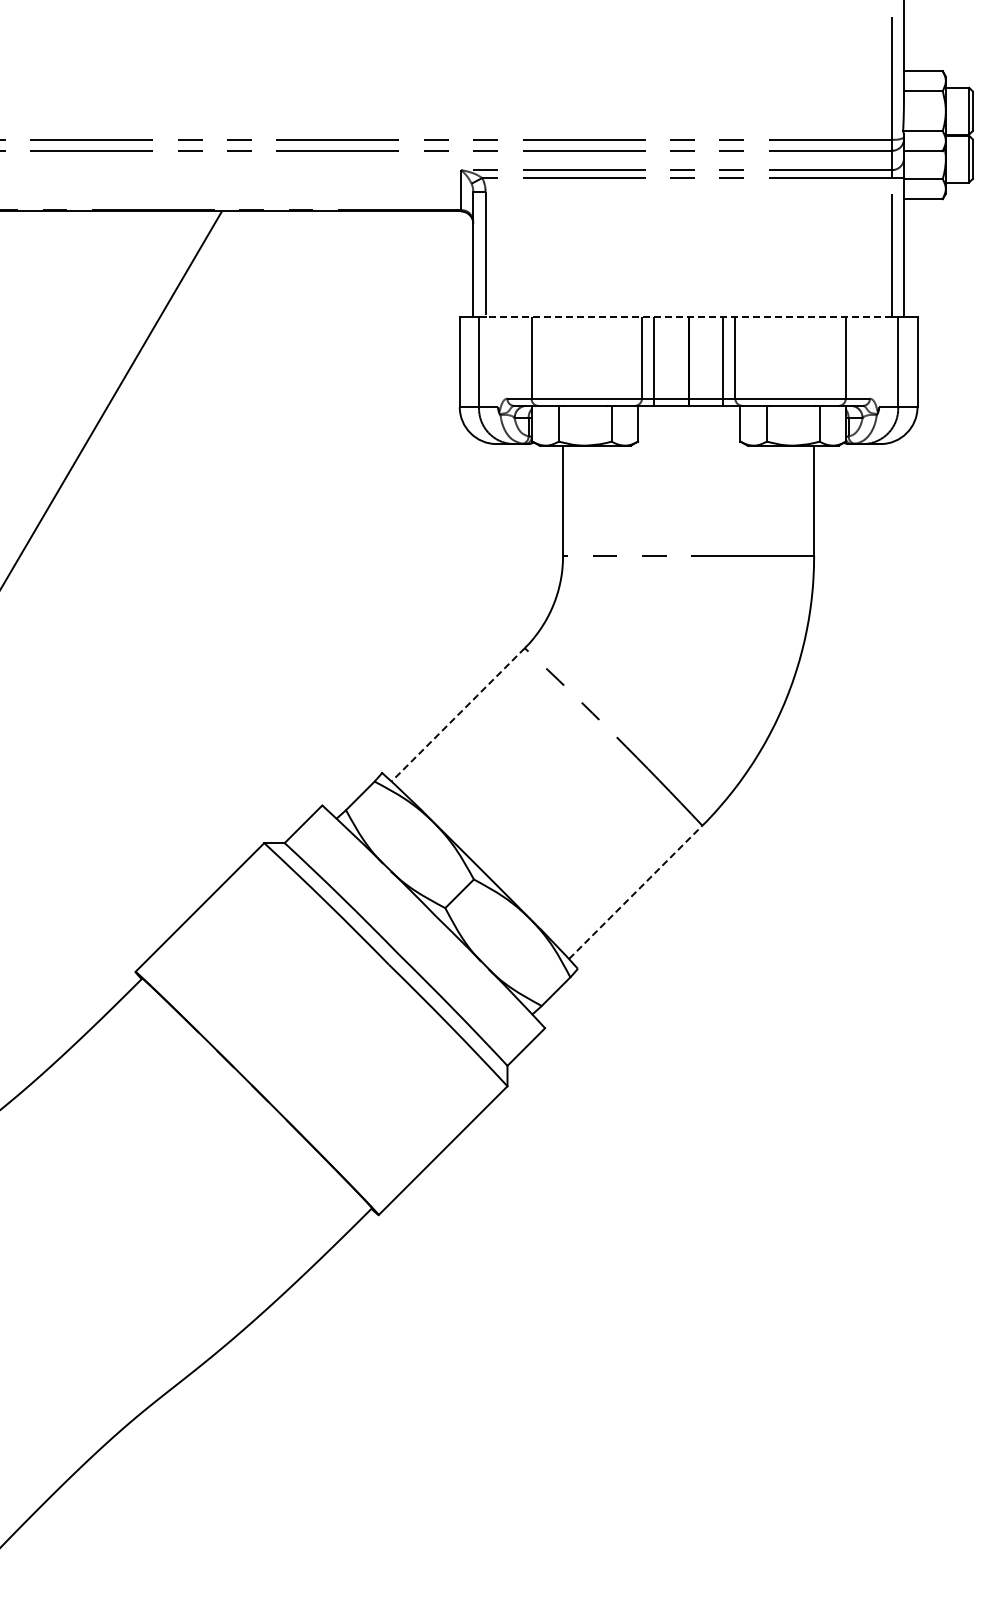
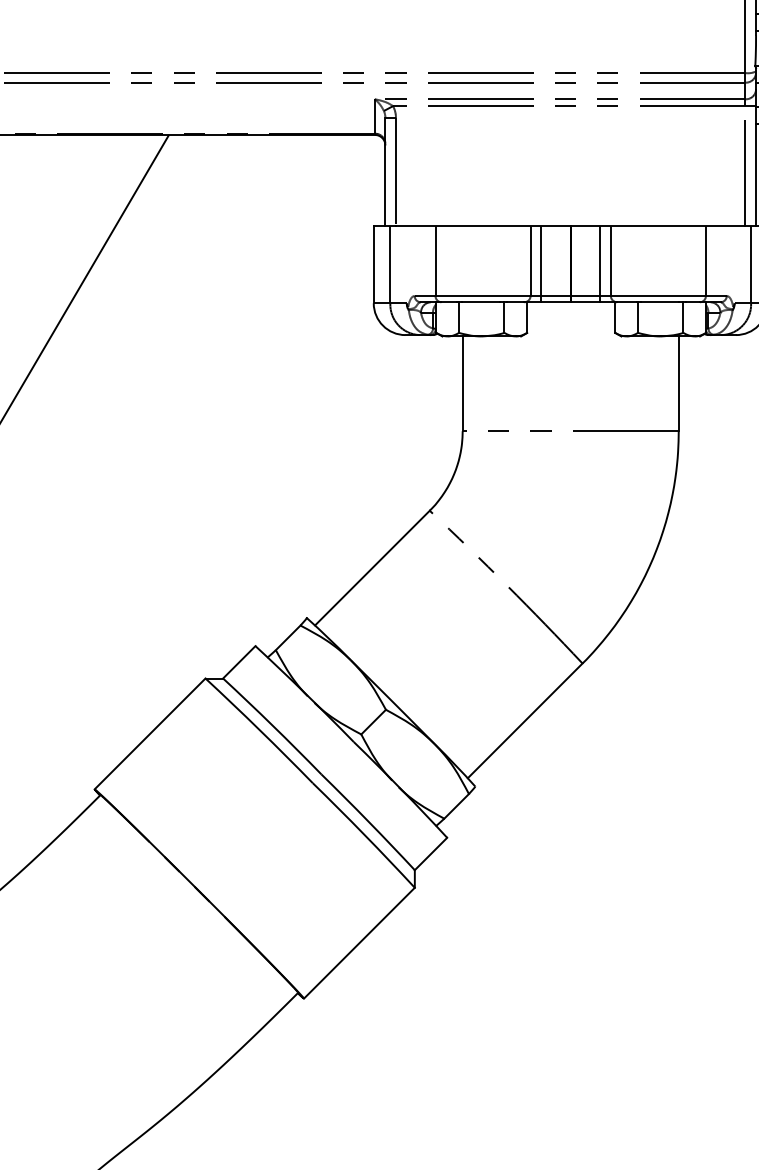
line: (688, 317) -> (570, 226), dashed -> solid
line: (457, 715) -> (371, 568), dashed -> solid
line: (636, 891) -> (525, 720), dashed -> solid

